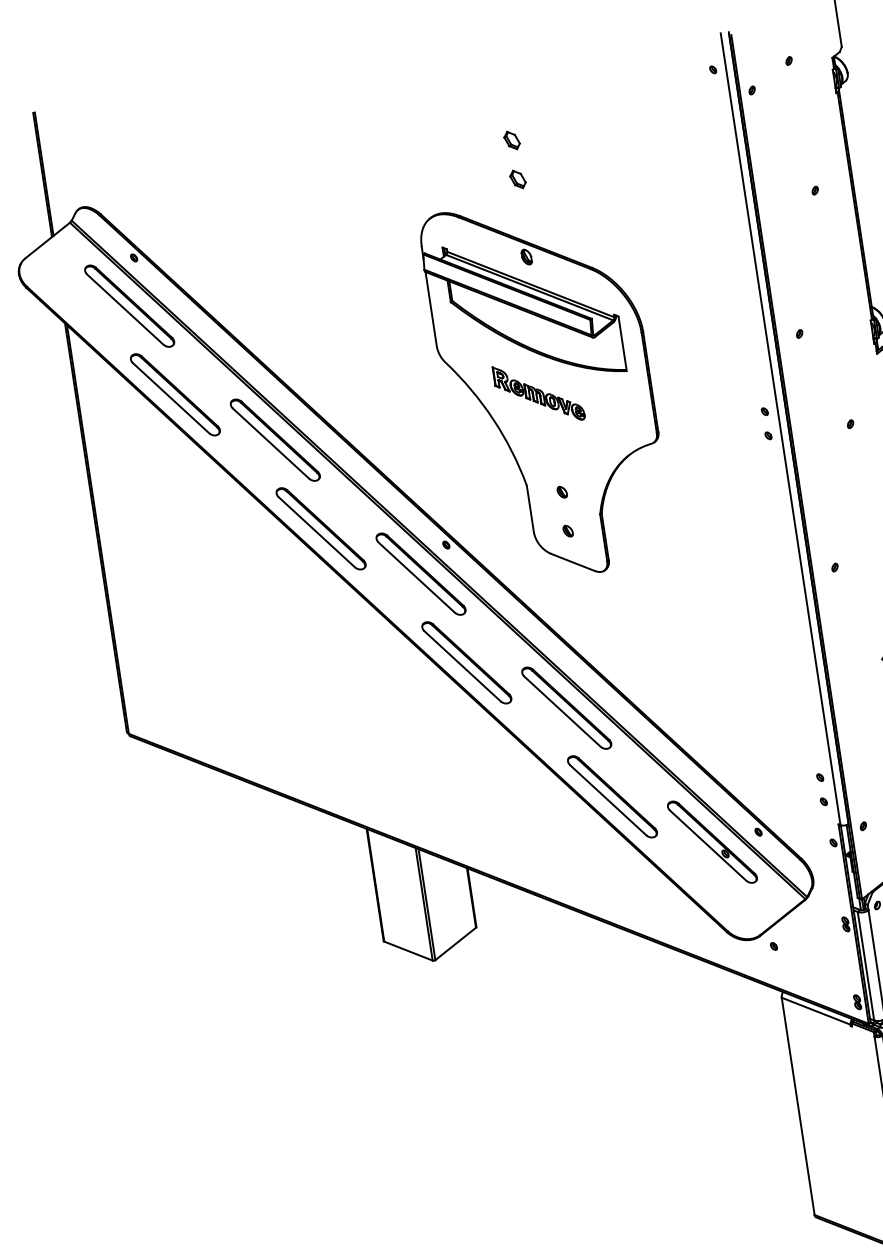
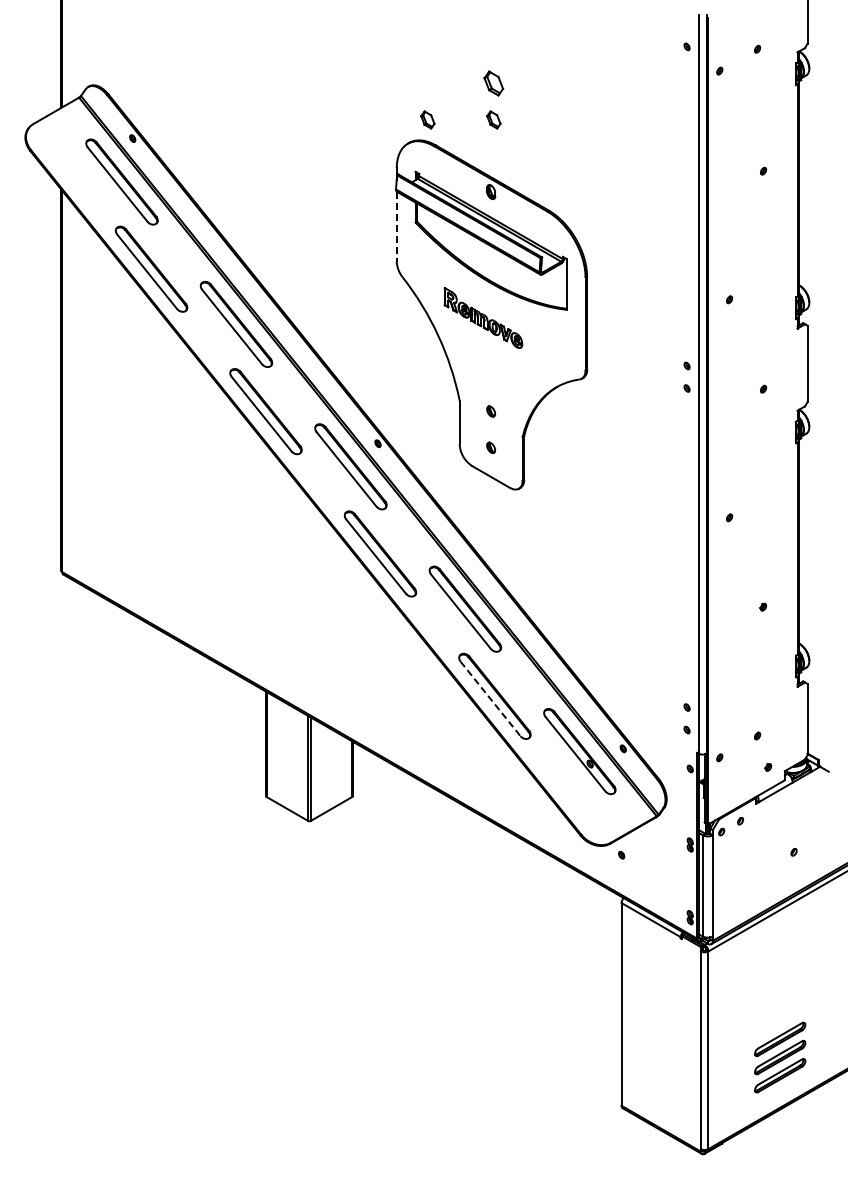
part: (511, 140) -> (493, 83), size x1.4
part: (446, 189) -> (427, 119), added
line: (430, 309) -> (396, 226), solid -> dashed
line: (608, 799) -> (490, 698), solid -> dashed

